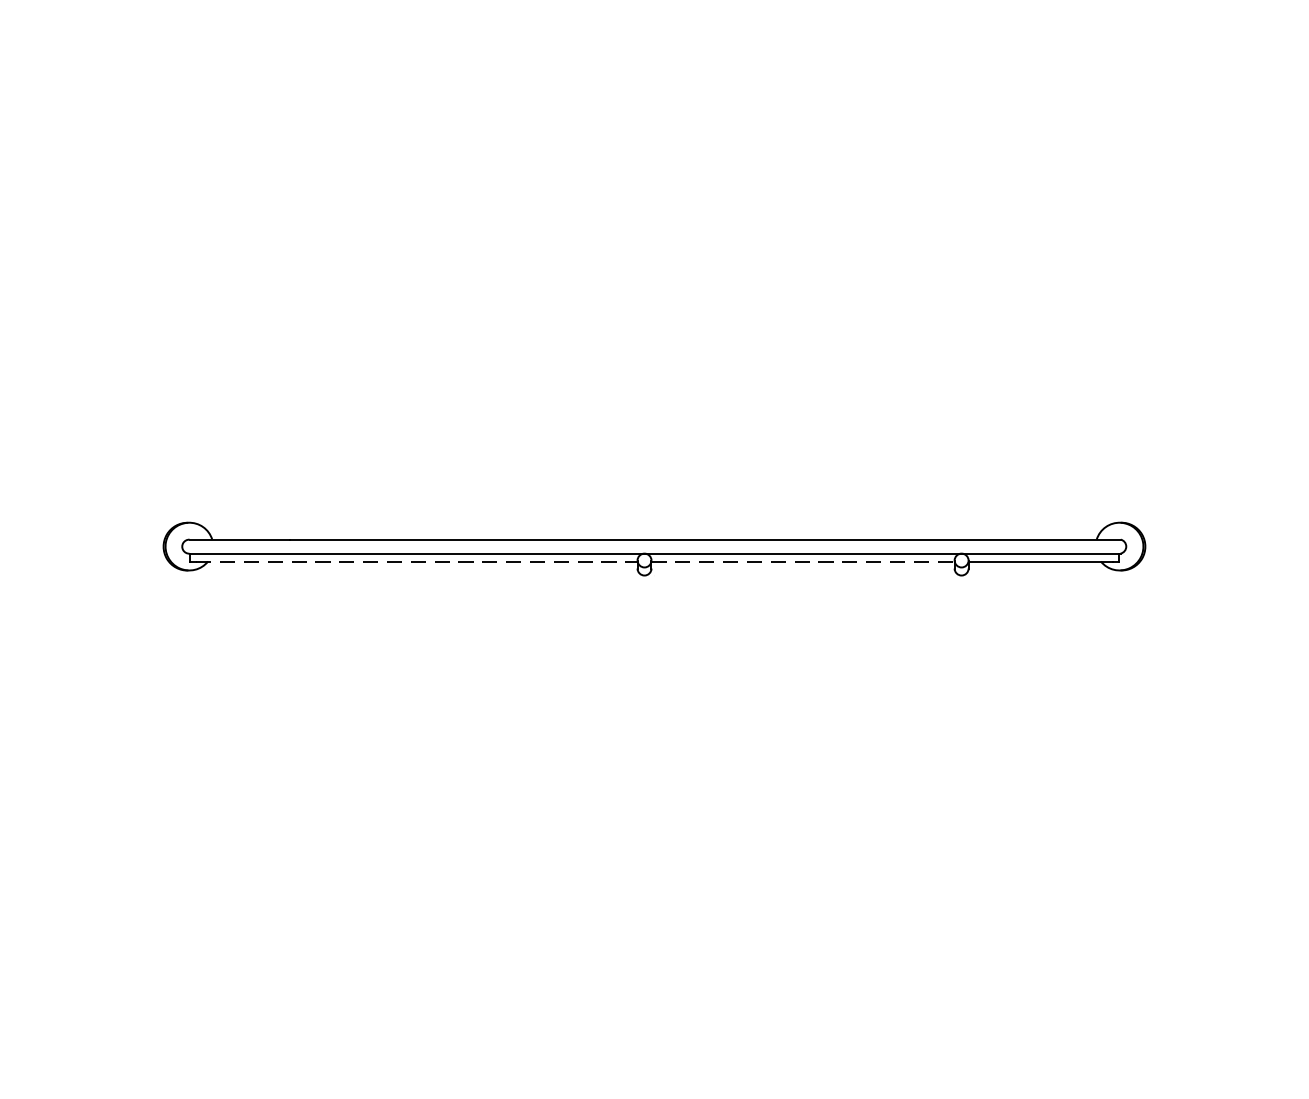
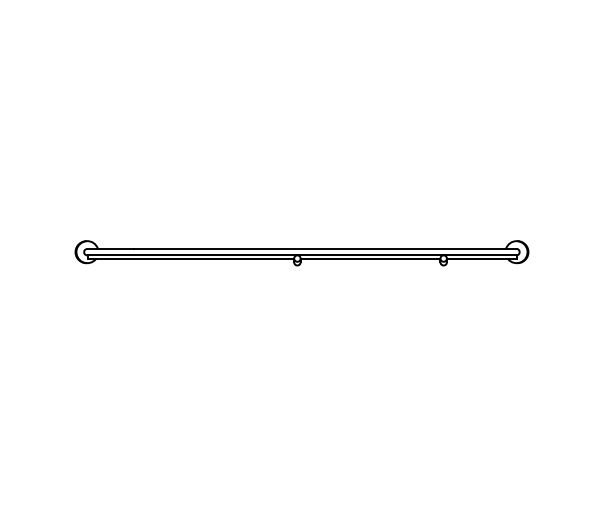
line: (417, 562) -> (192, 259), dashed -> solid
line: (802, 562) -> (370, 259), dashed -> solid

